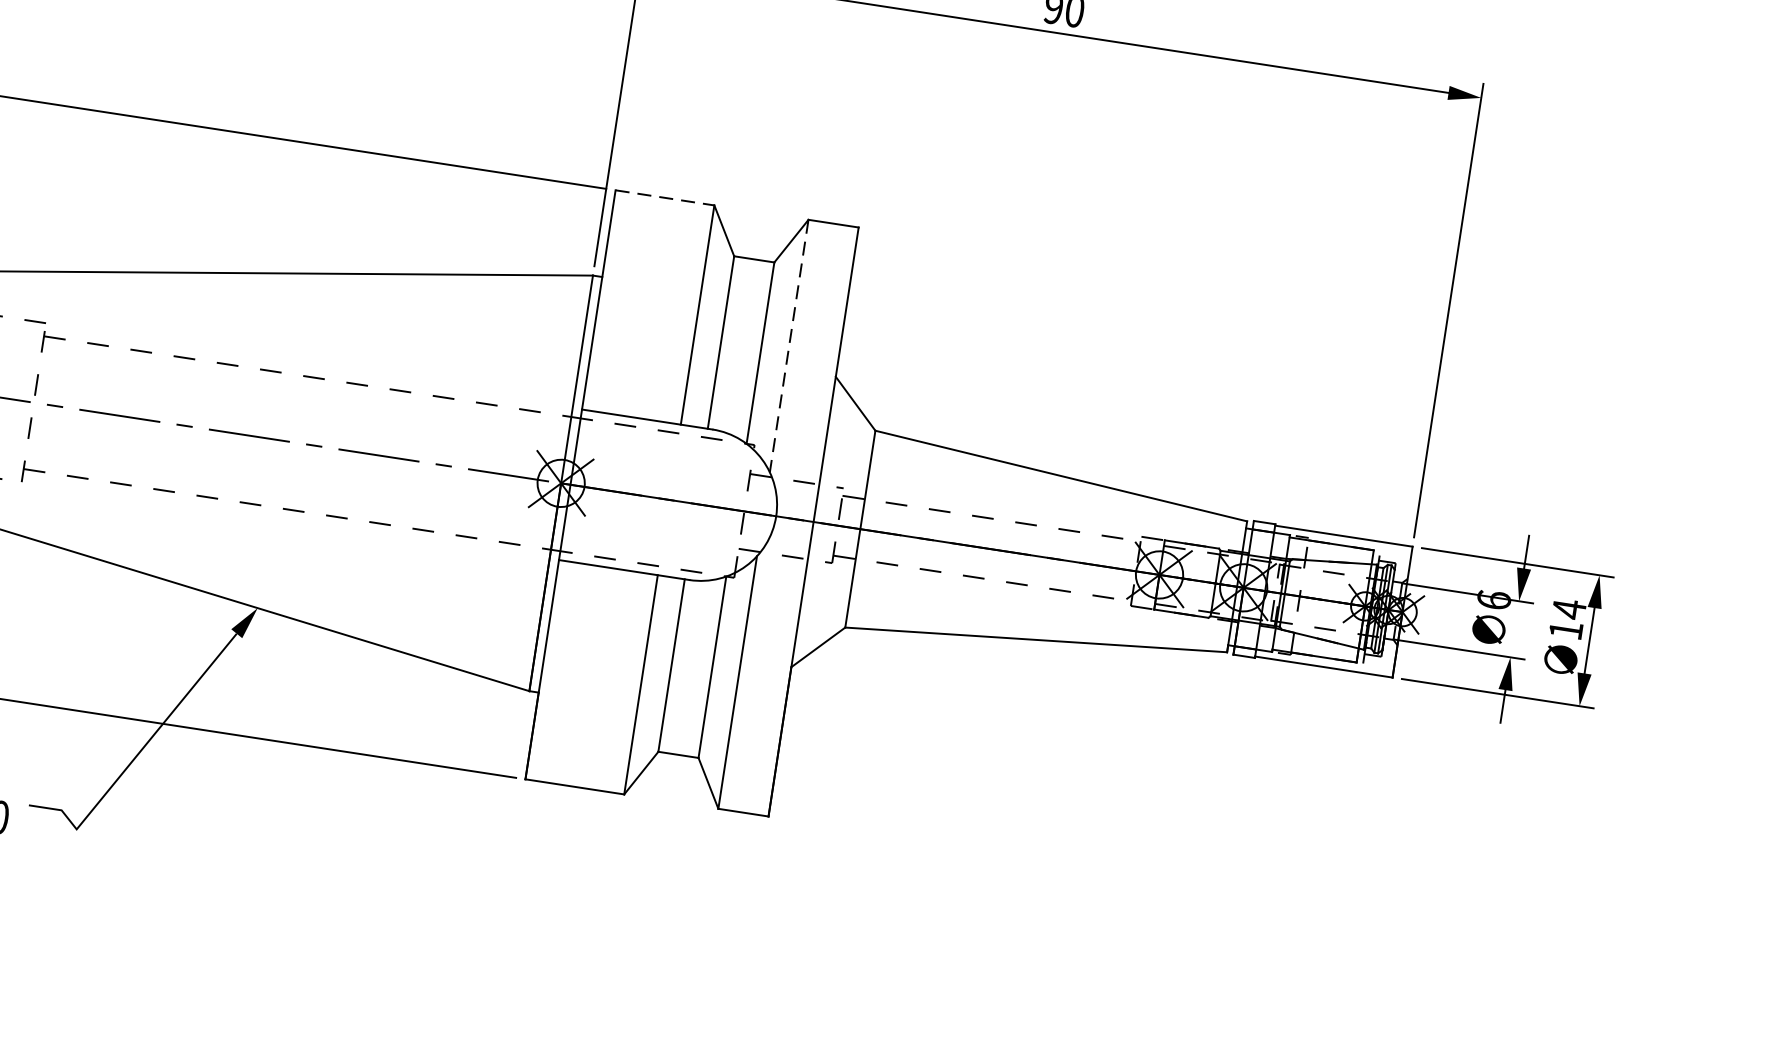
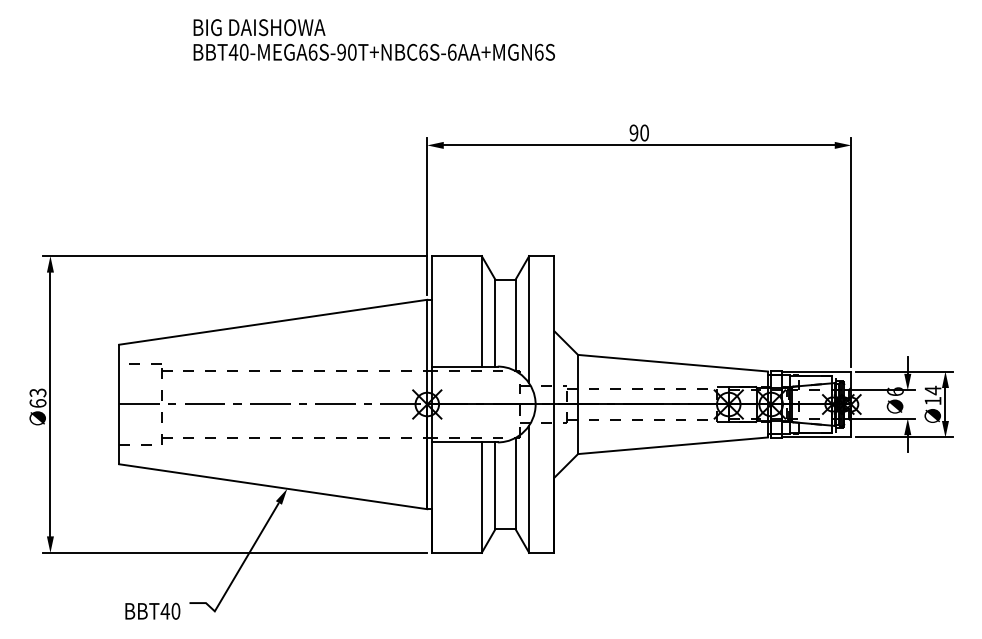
line: (664, 198) -> (456, 256), dashed -> solid
line: (789, 345) -> (529, 319), dashed -> solid

